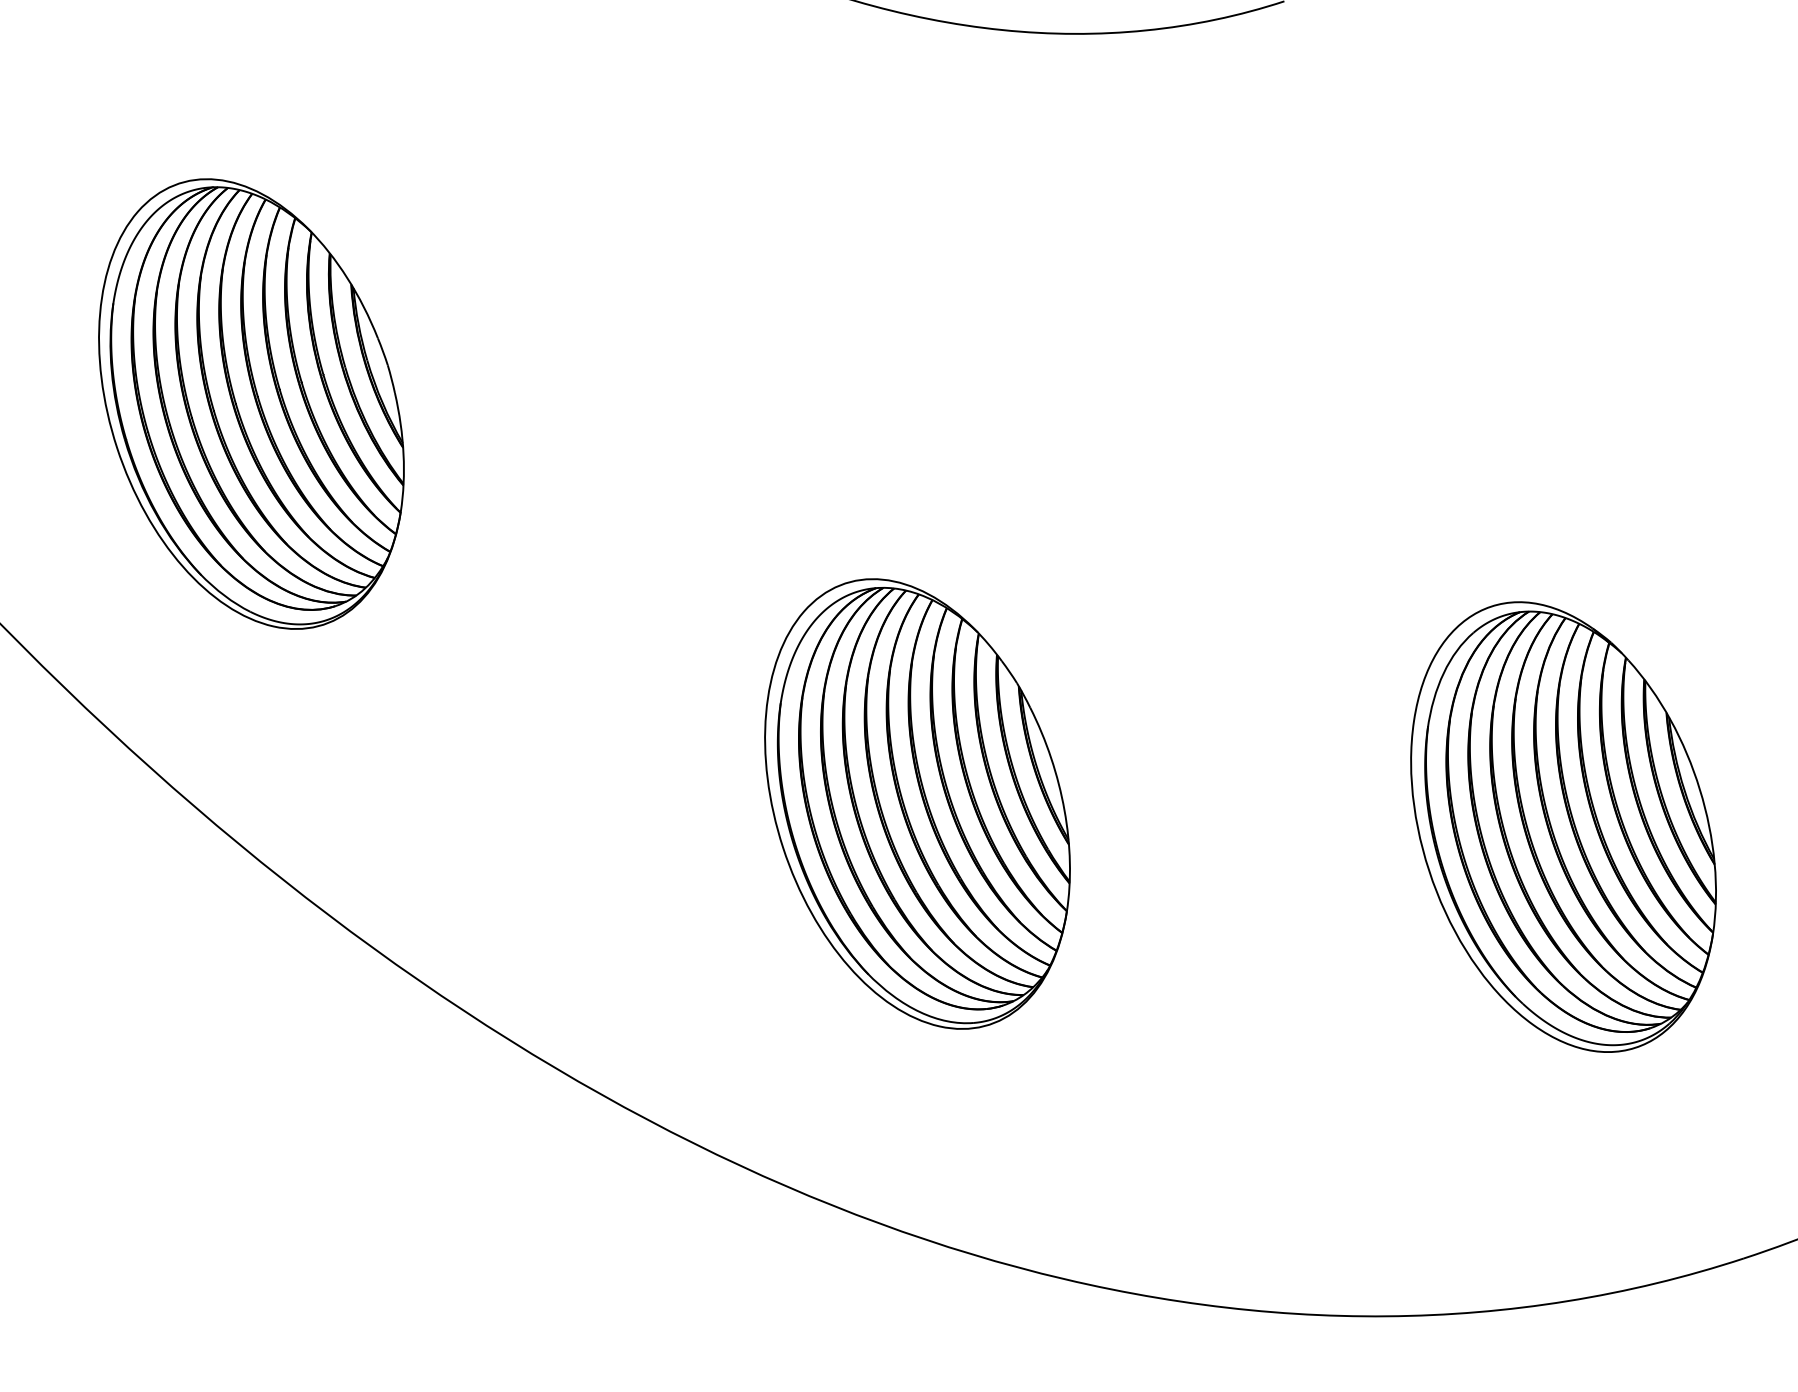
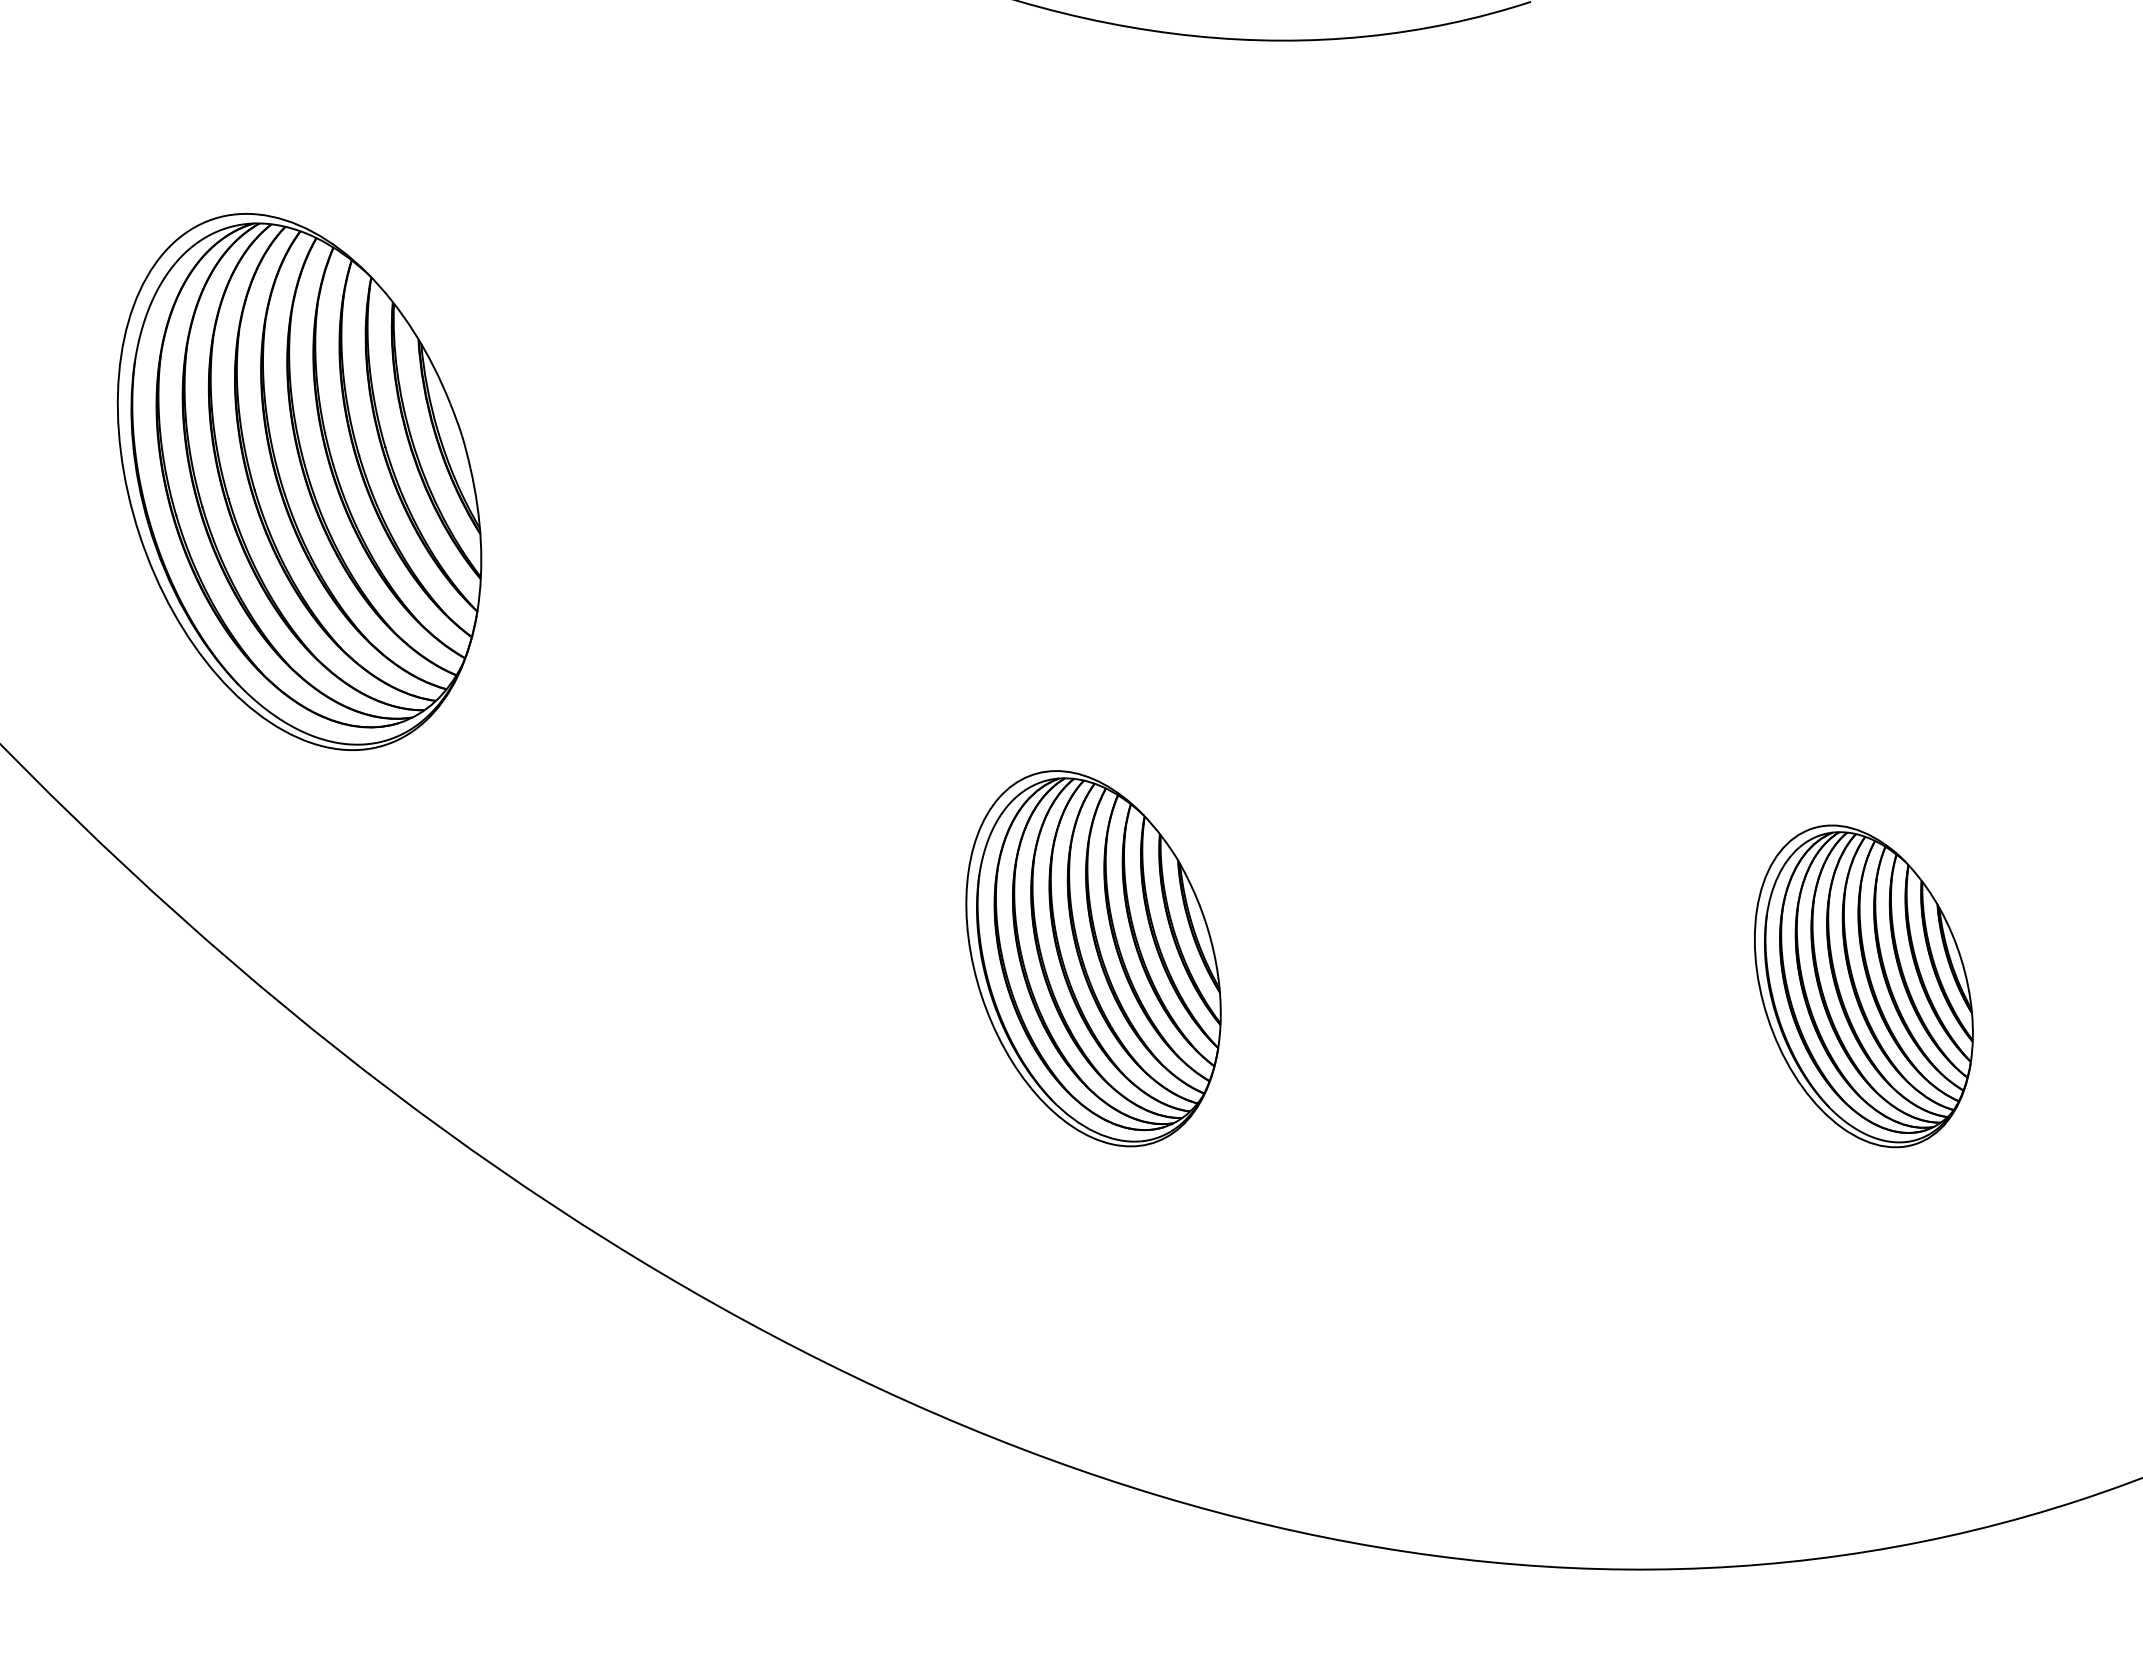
part: (917, 803) -> (1093, 958), size x0.7
part: (1563, 827) -> (1863, 986), size x0.6

